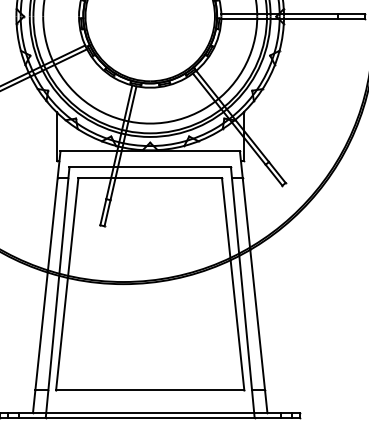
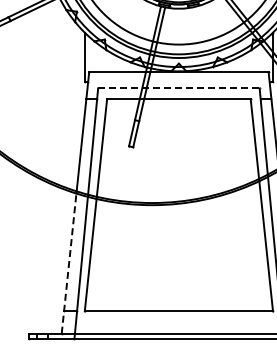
line: (150, 167) -> (179, 88), solid -> dashed
line: (40, 342) -> (69, 263), solid -> dashed

